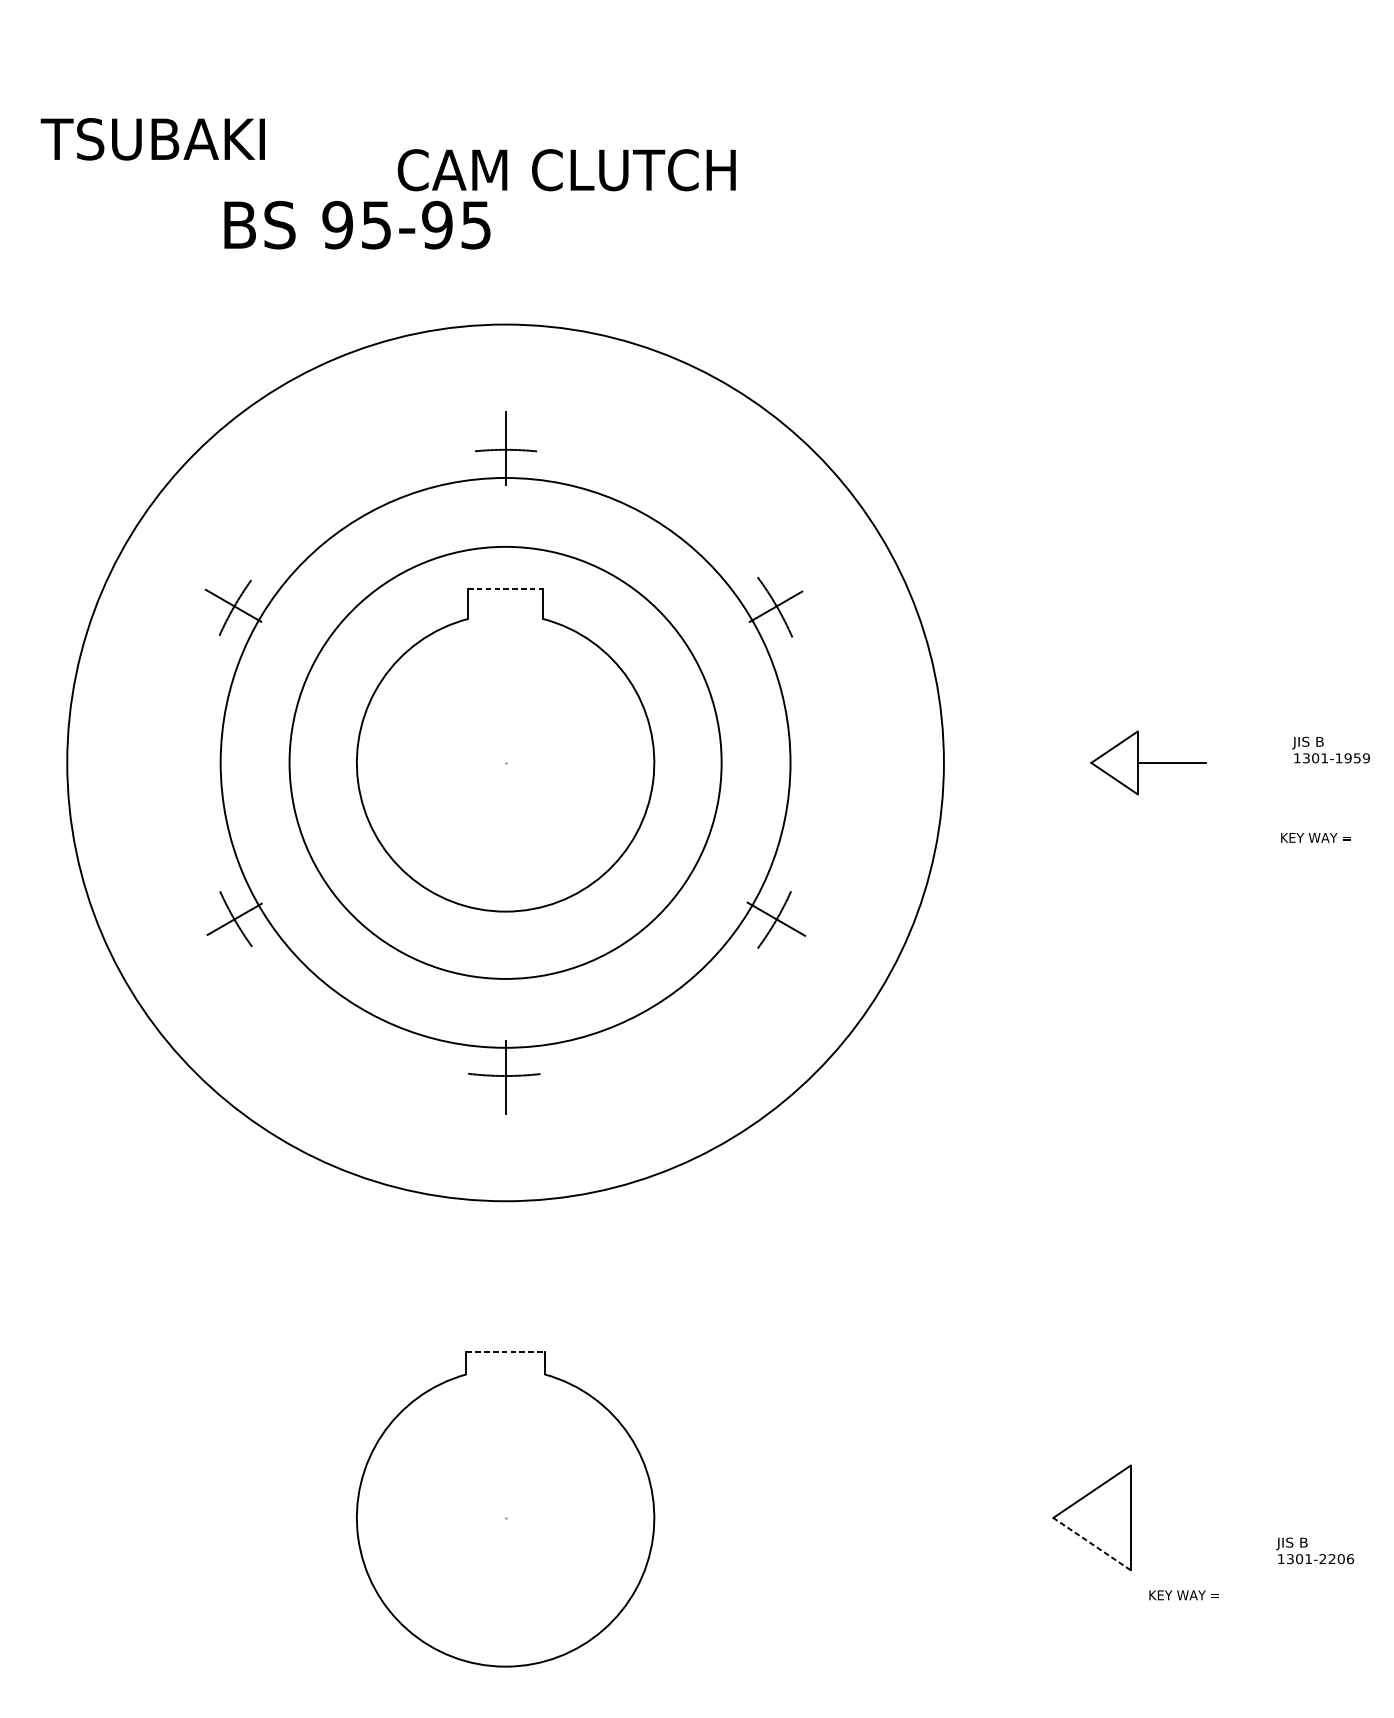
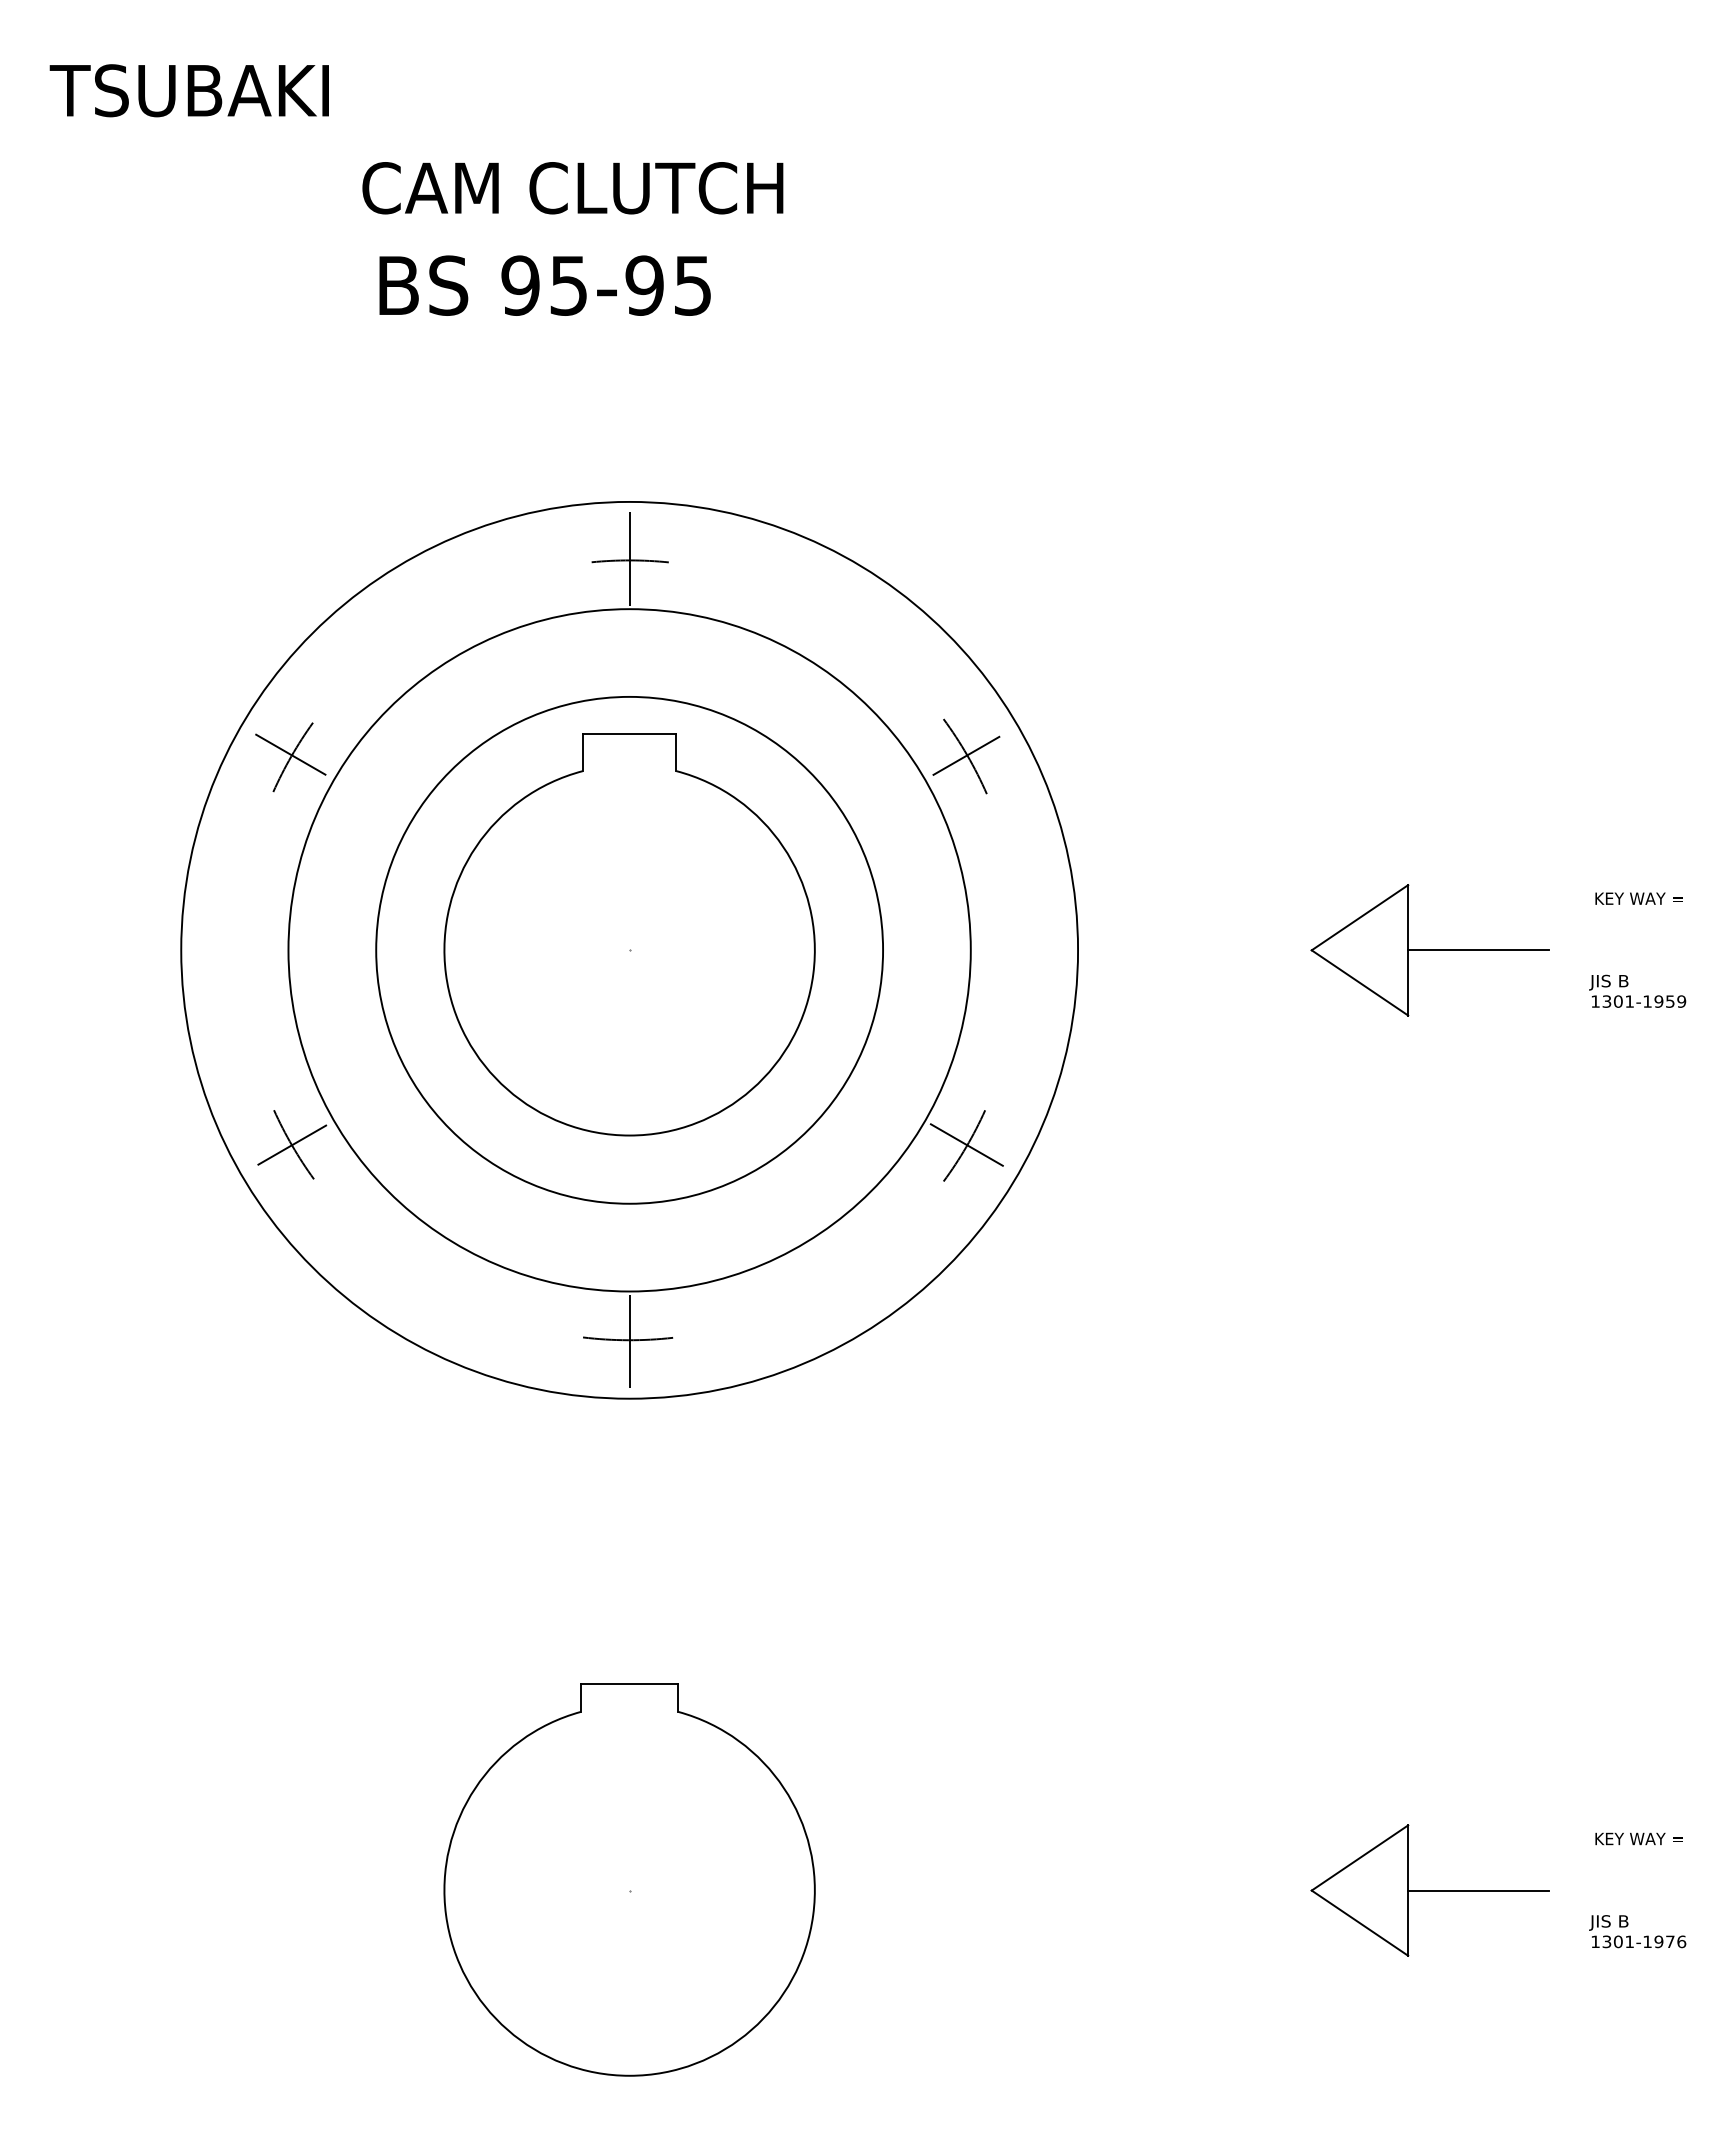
text: (152, 139) -> (188, 90), moved
text: (566, 170) -> (572, 188), moved
text: (356, 225) -> (544, 285), moved
line: (505, 588) -> (629, 733), dashed -> solid
text: (1330, 749) -> (1637, 990), moved
circle: (505, 762) -> (629, 949), size x0.71
circle: (505, 762) -> (629, 949), size x1.67
circle: (505, 763) -> (629, 950), size x0.62
part: (1147, 763) -> (1429, 950), size x1.67
text: (1315, 837) -> (1638, 898), moved
line: (505, 1352) -> (629, 1684), dashed -> solid
line: (1187, 1517) -> (1478, 1890), added
line: (1091, 1543) -> (1359, 1922), dashed -> solid
text: (1331, 1558) -> (1658, 1941), 1301-2206 -> 1301-1976
text: (1184, 1594) -> (1638, 1838), moved

